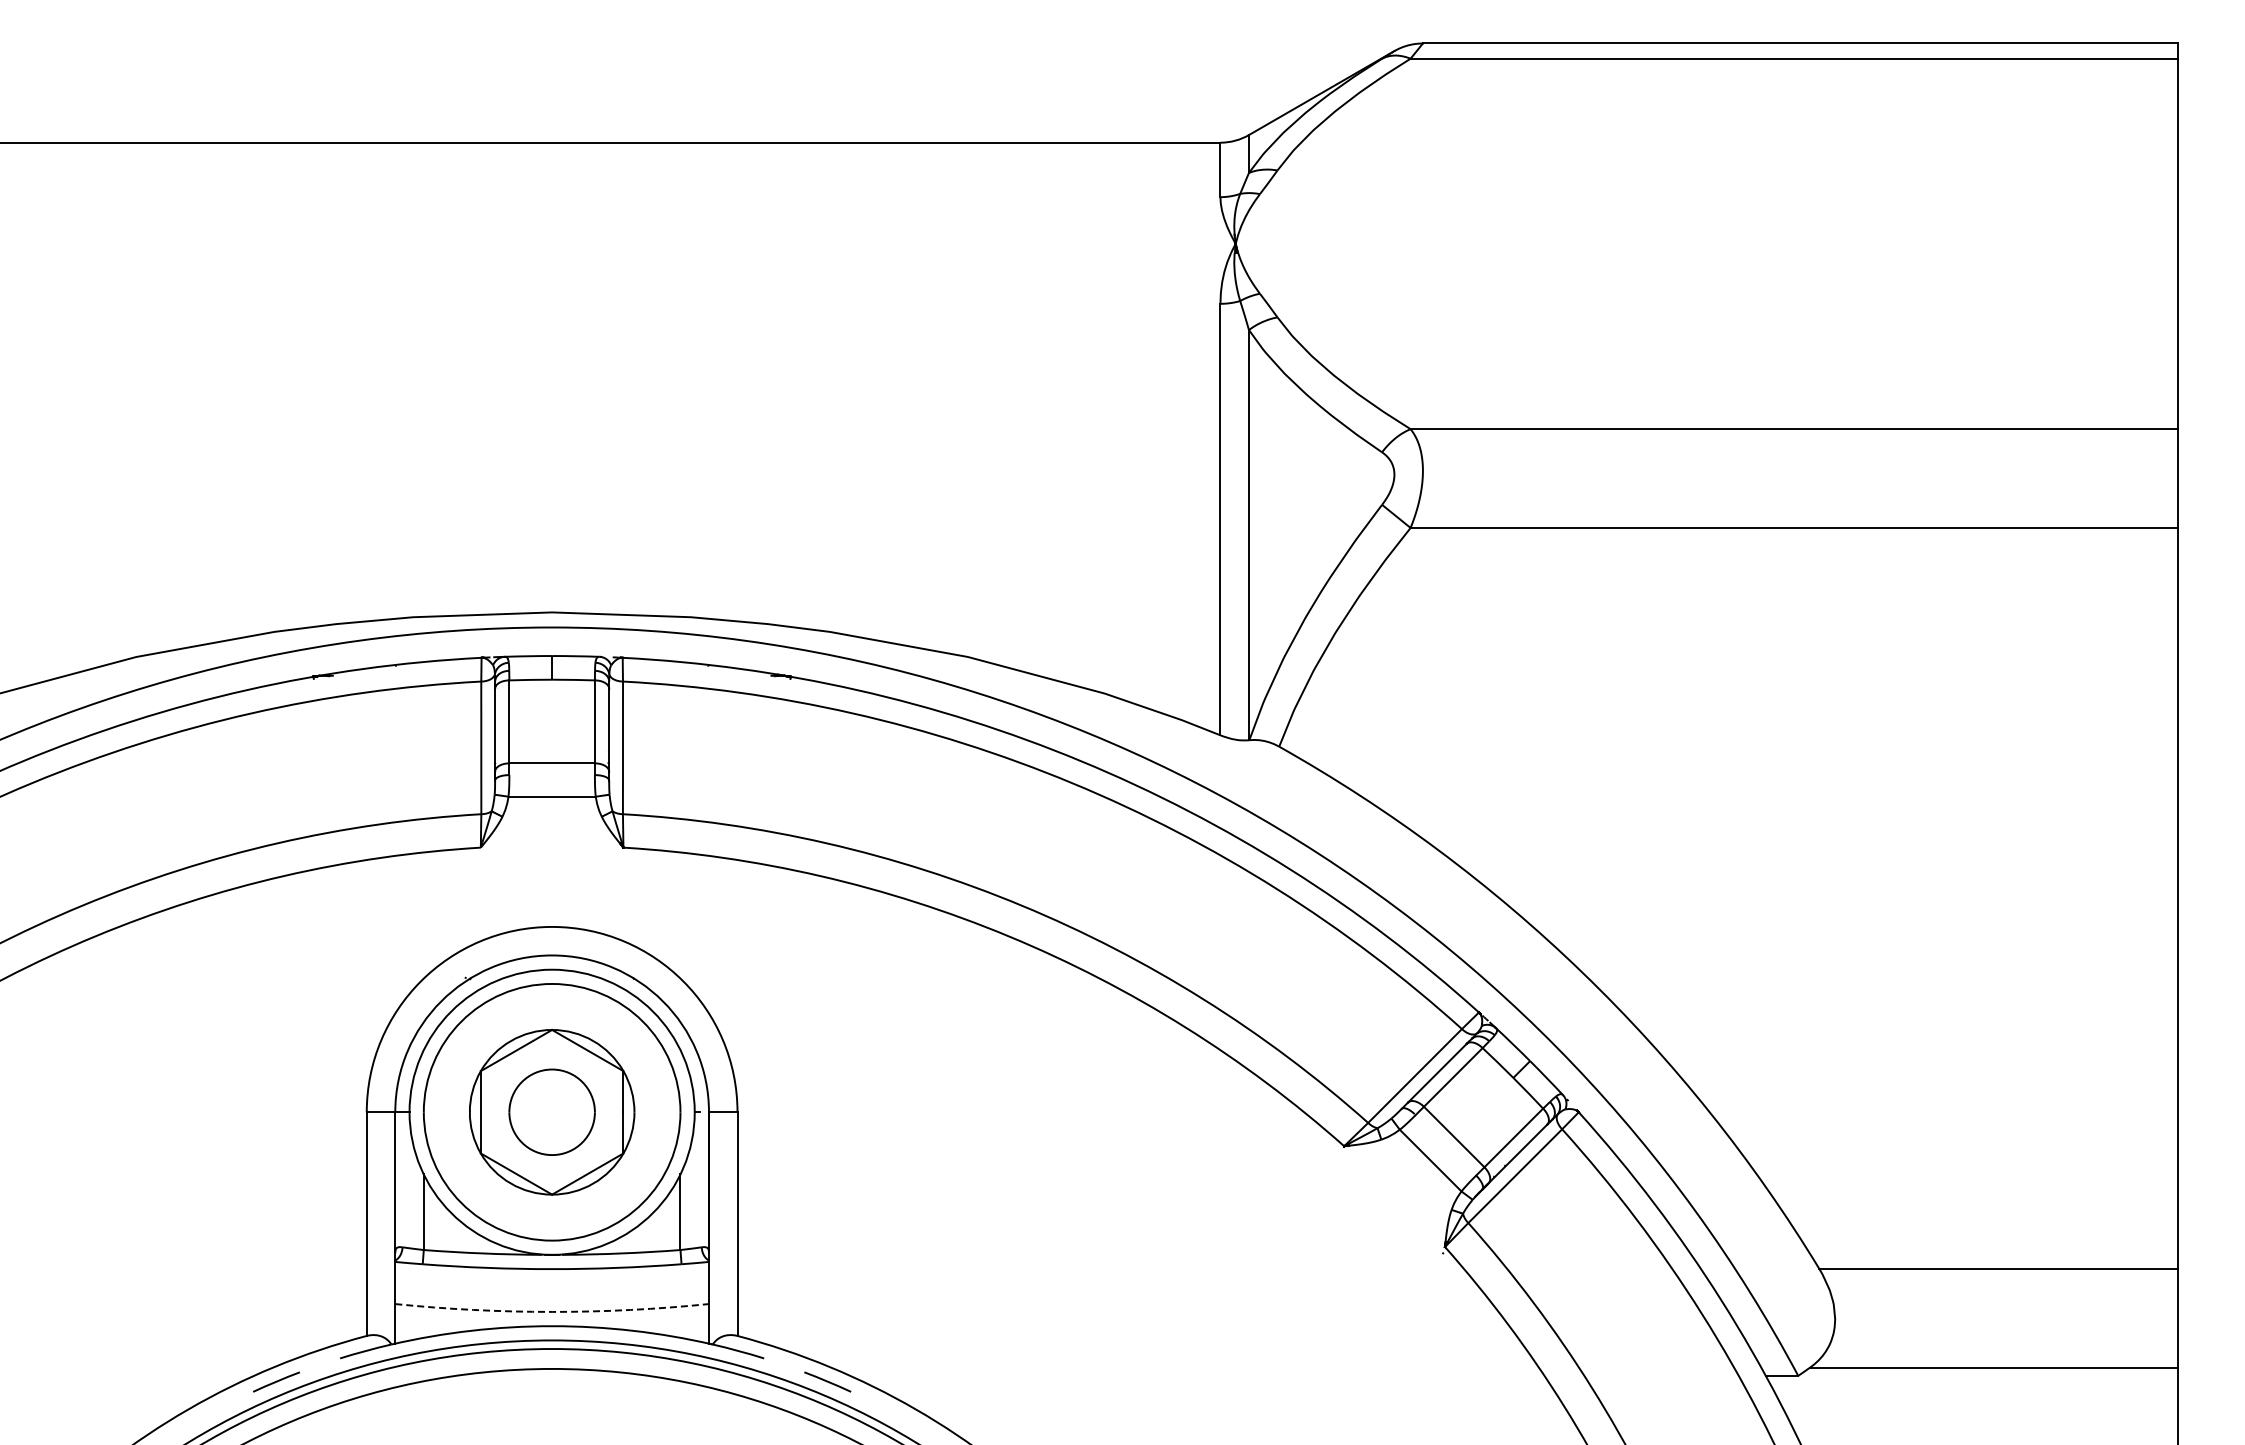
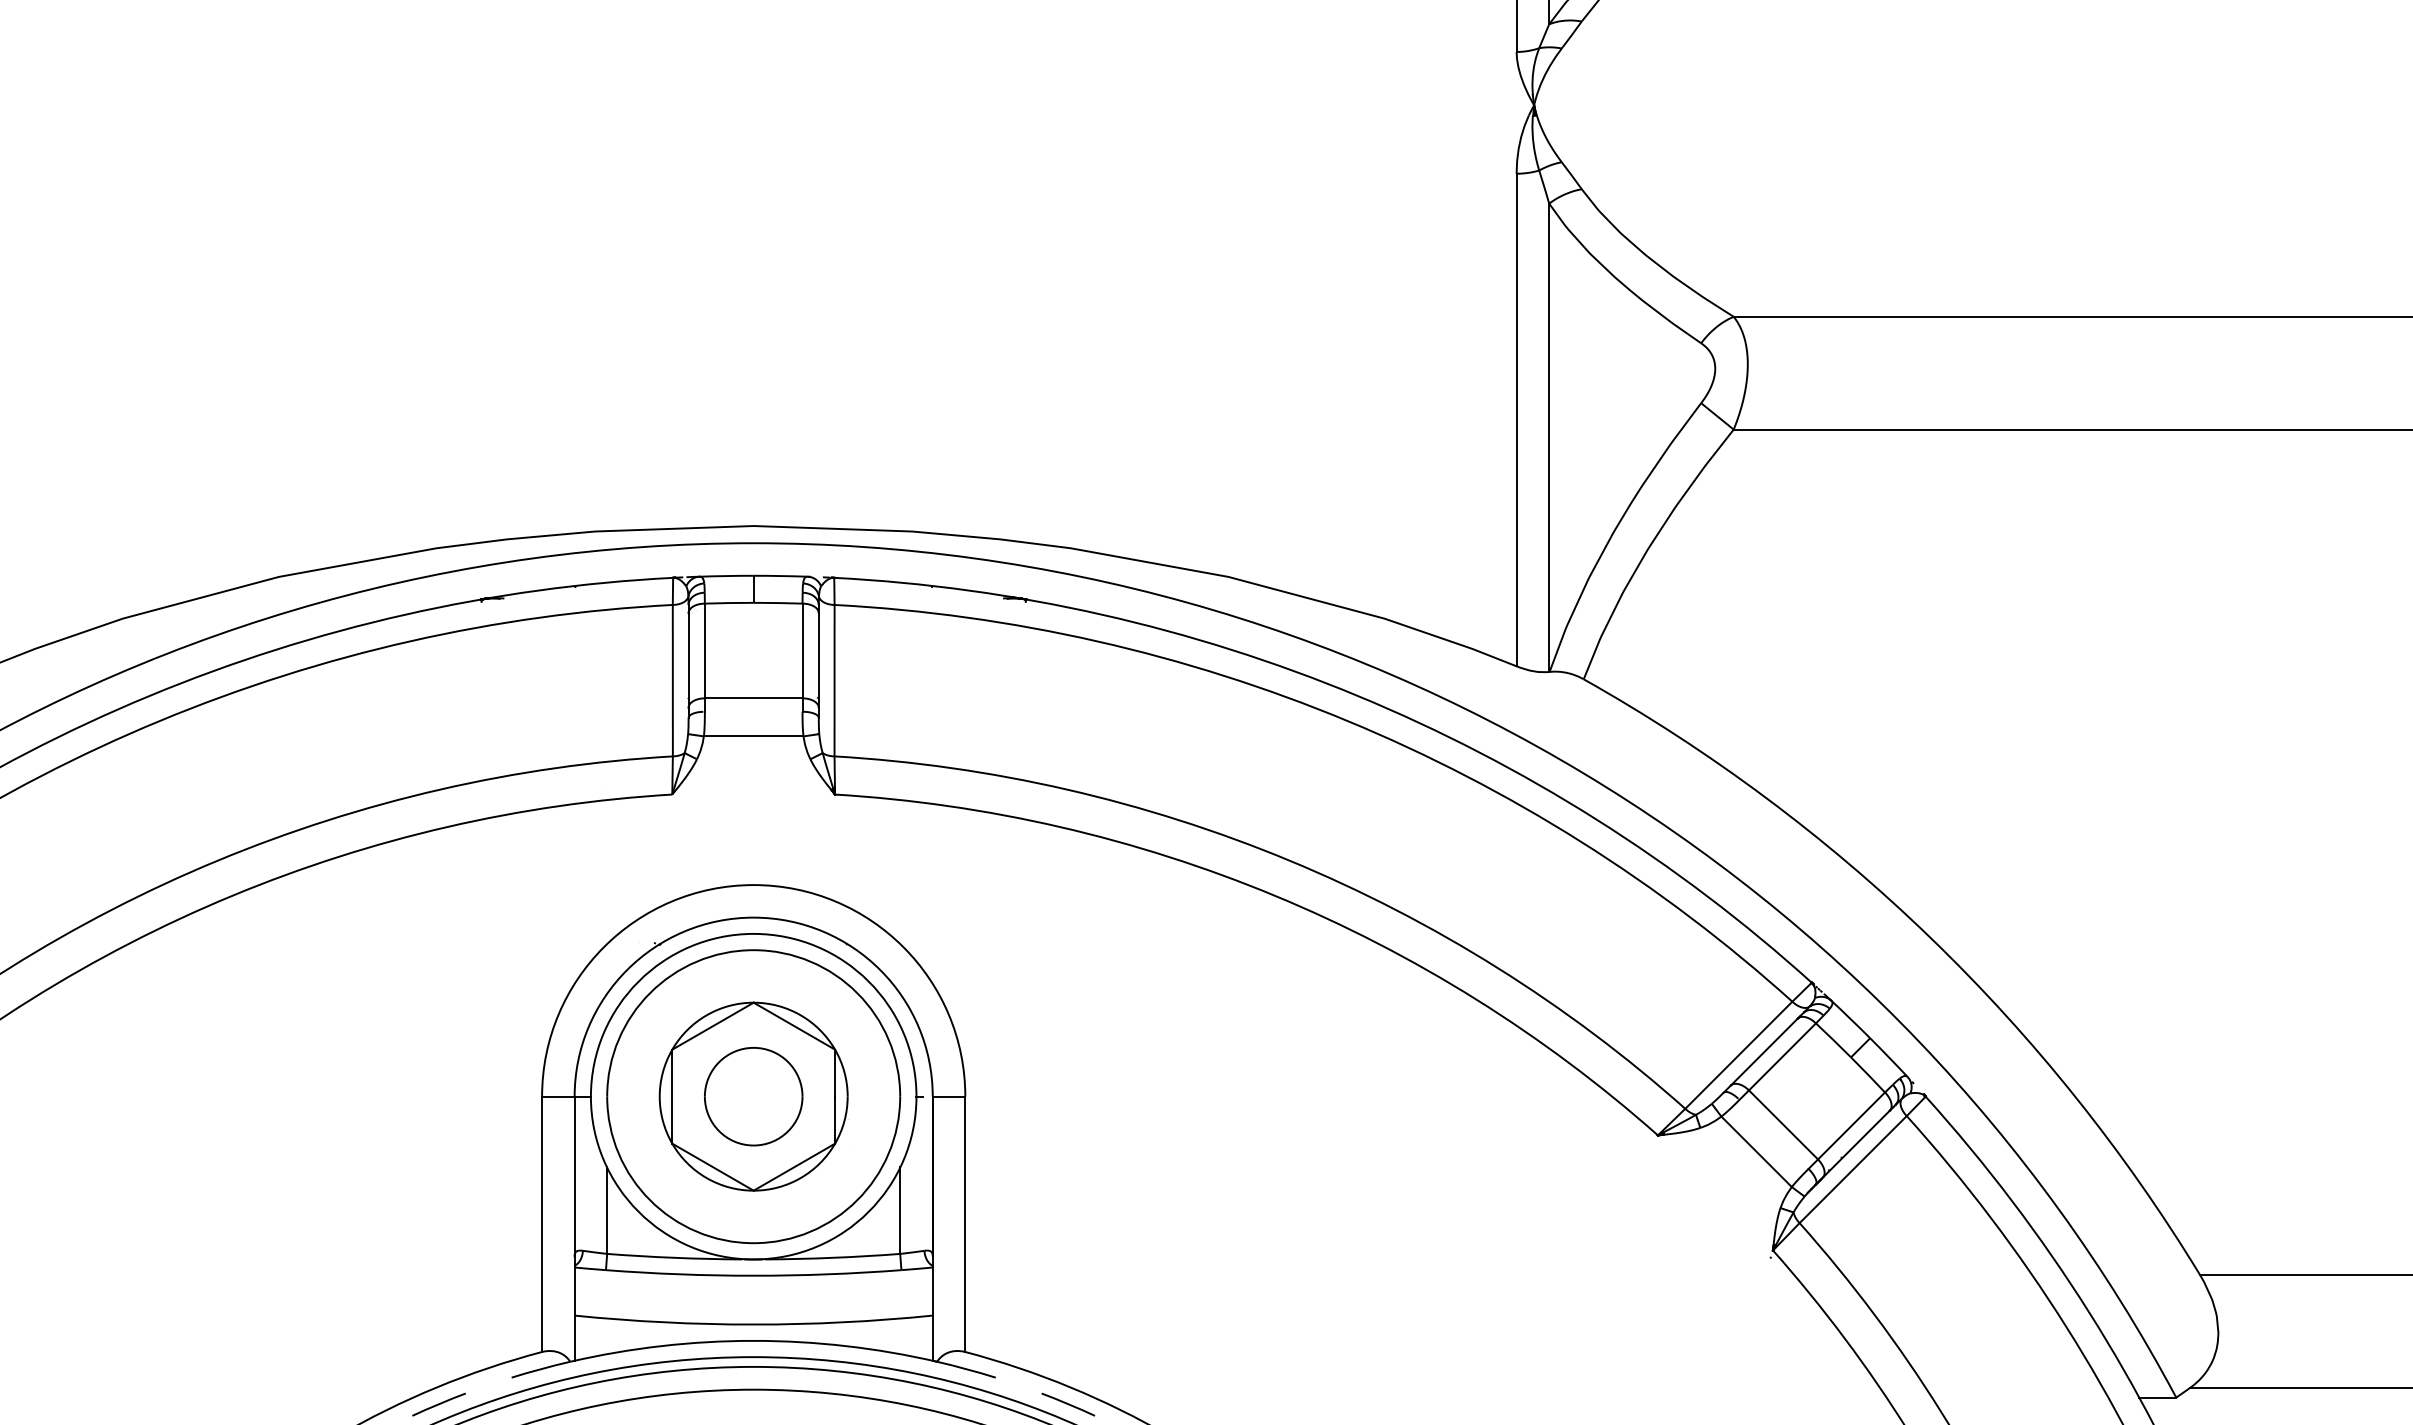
arc: (552, 1311) -> (754, 1324), dashed -> solid

